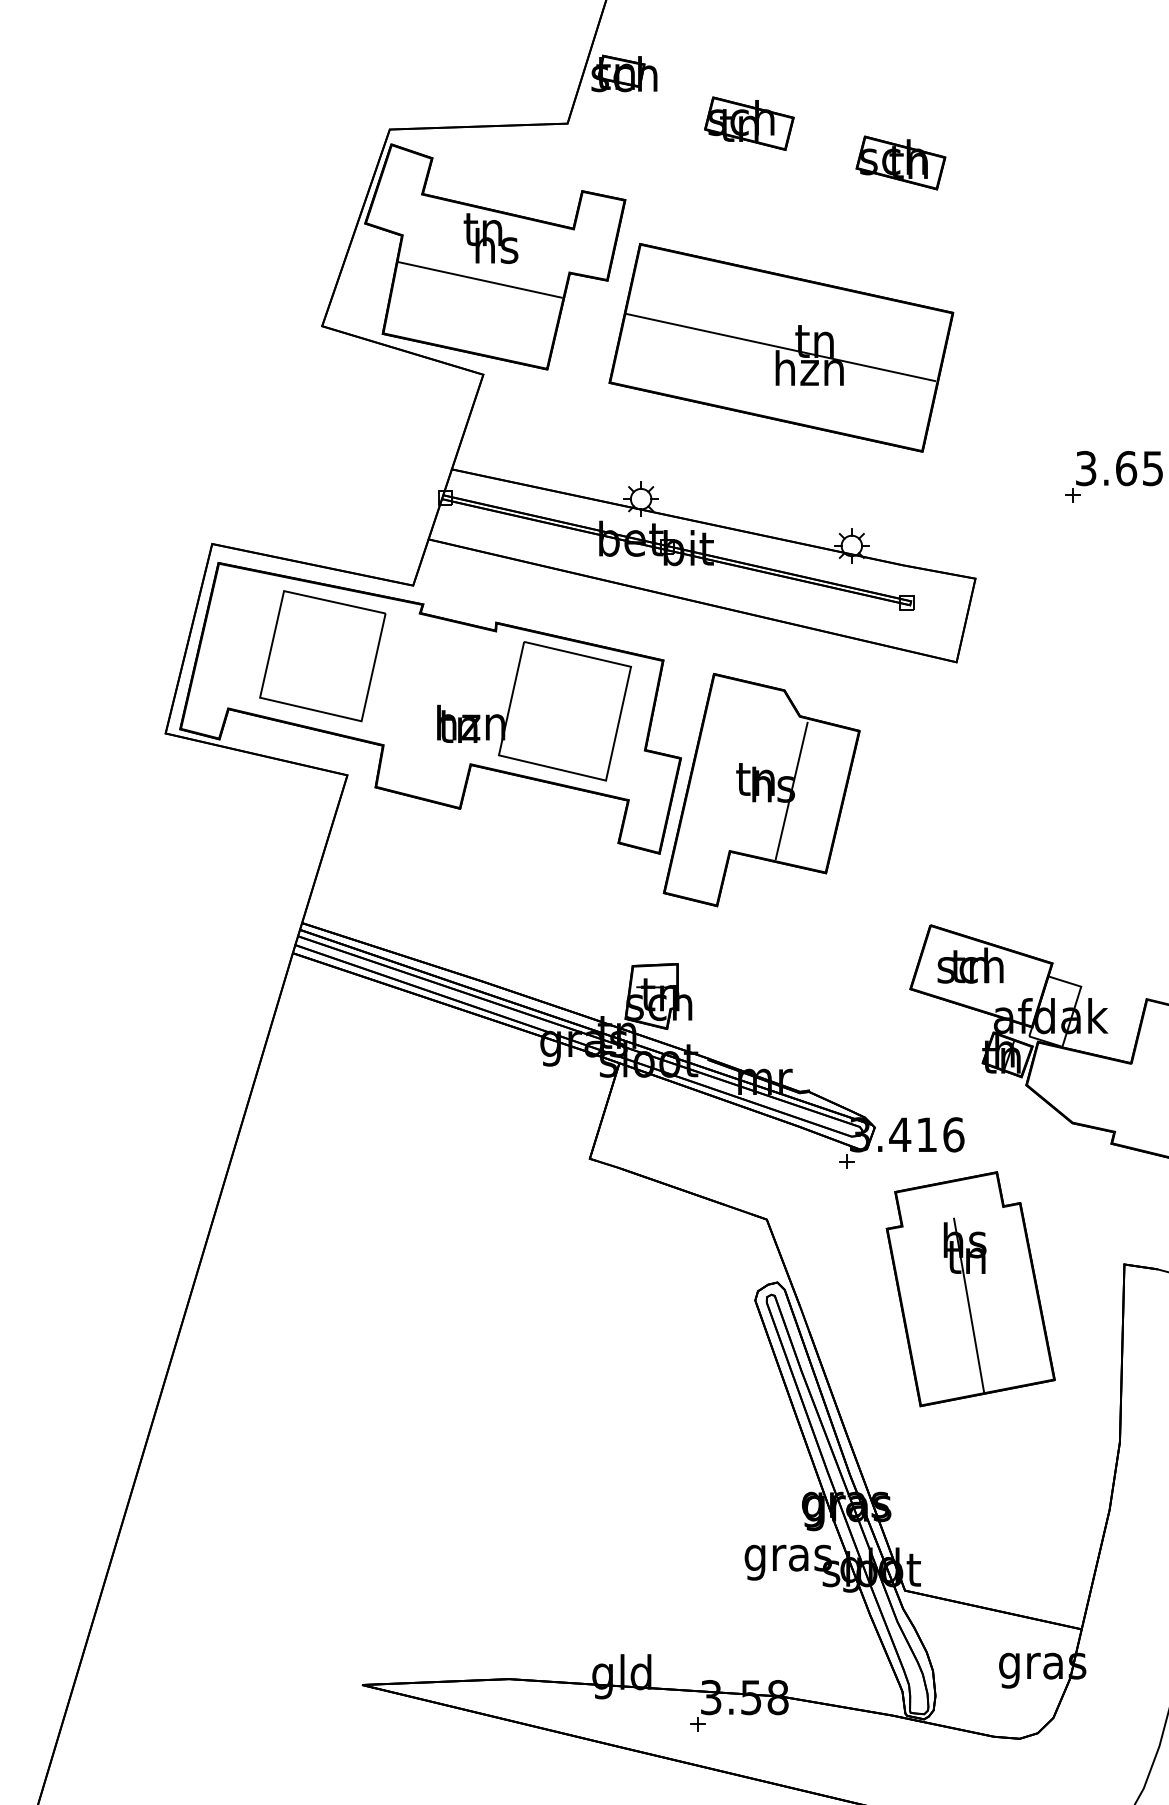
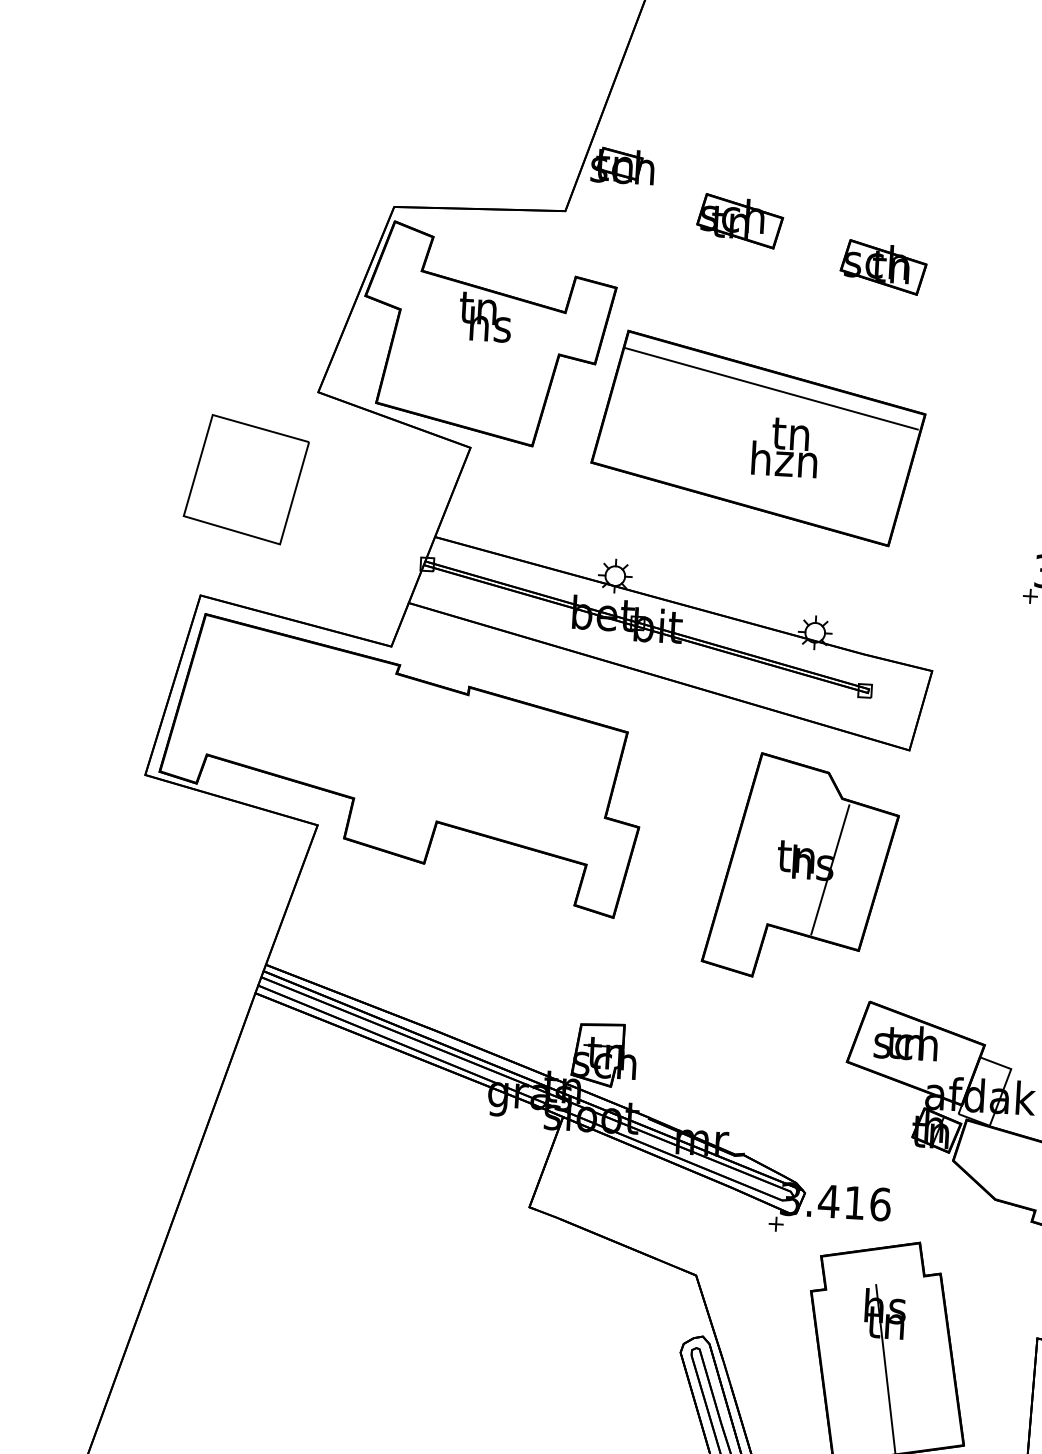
line: (479, 279) -> (472, 356), removed
line: (780, 347) -> (771, 388), moved
part: (322, 656) -> (246, 479), moved
part: (534, 711) -> (501, 774), removed
part: (761, 790) -> (801, 867), moved

